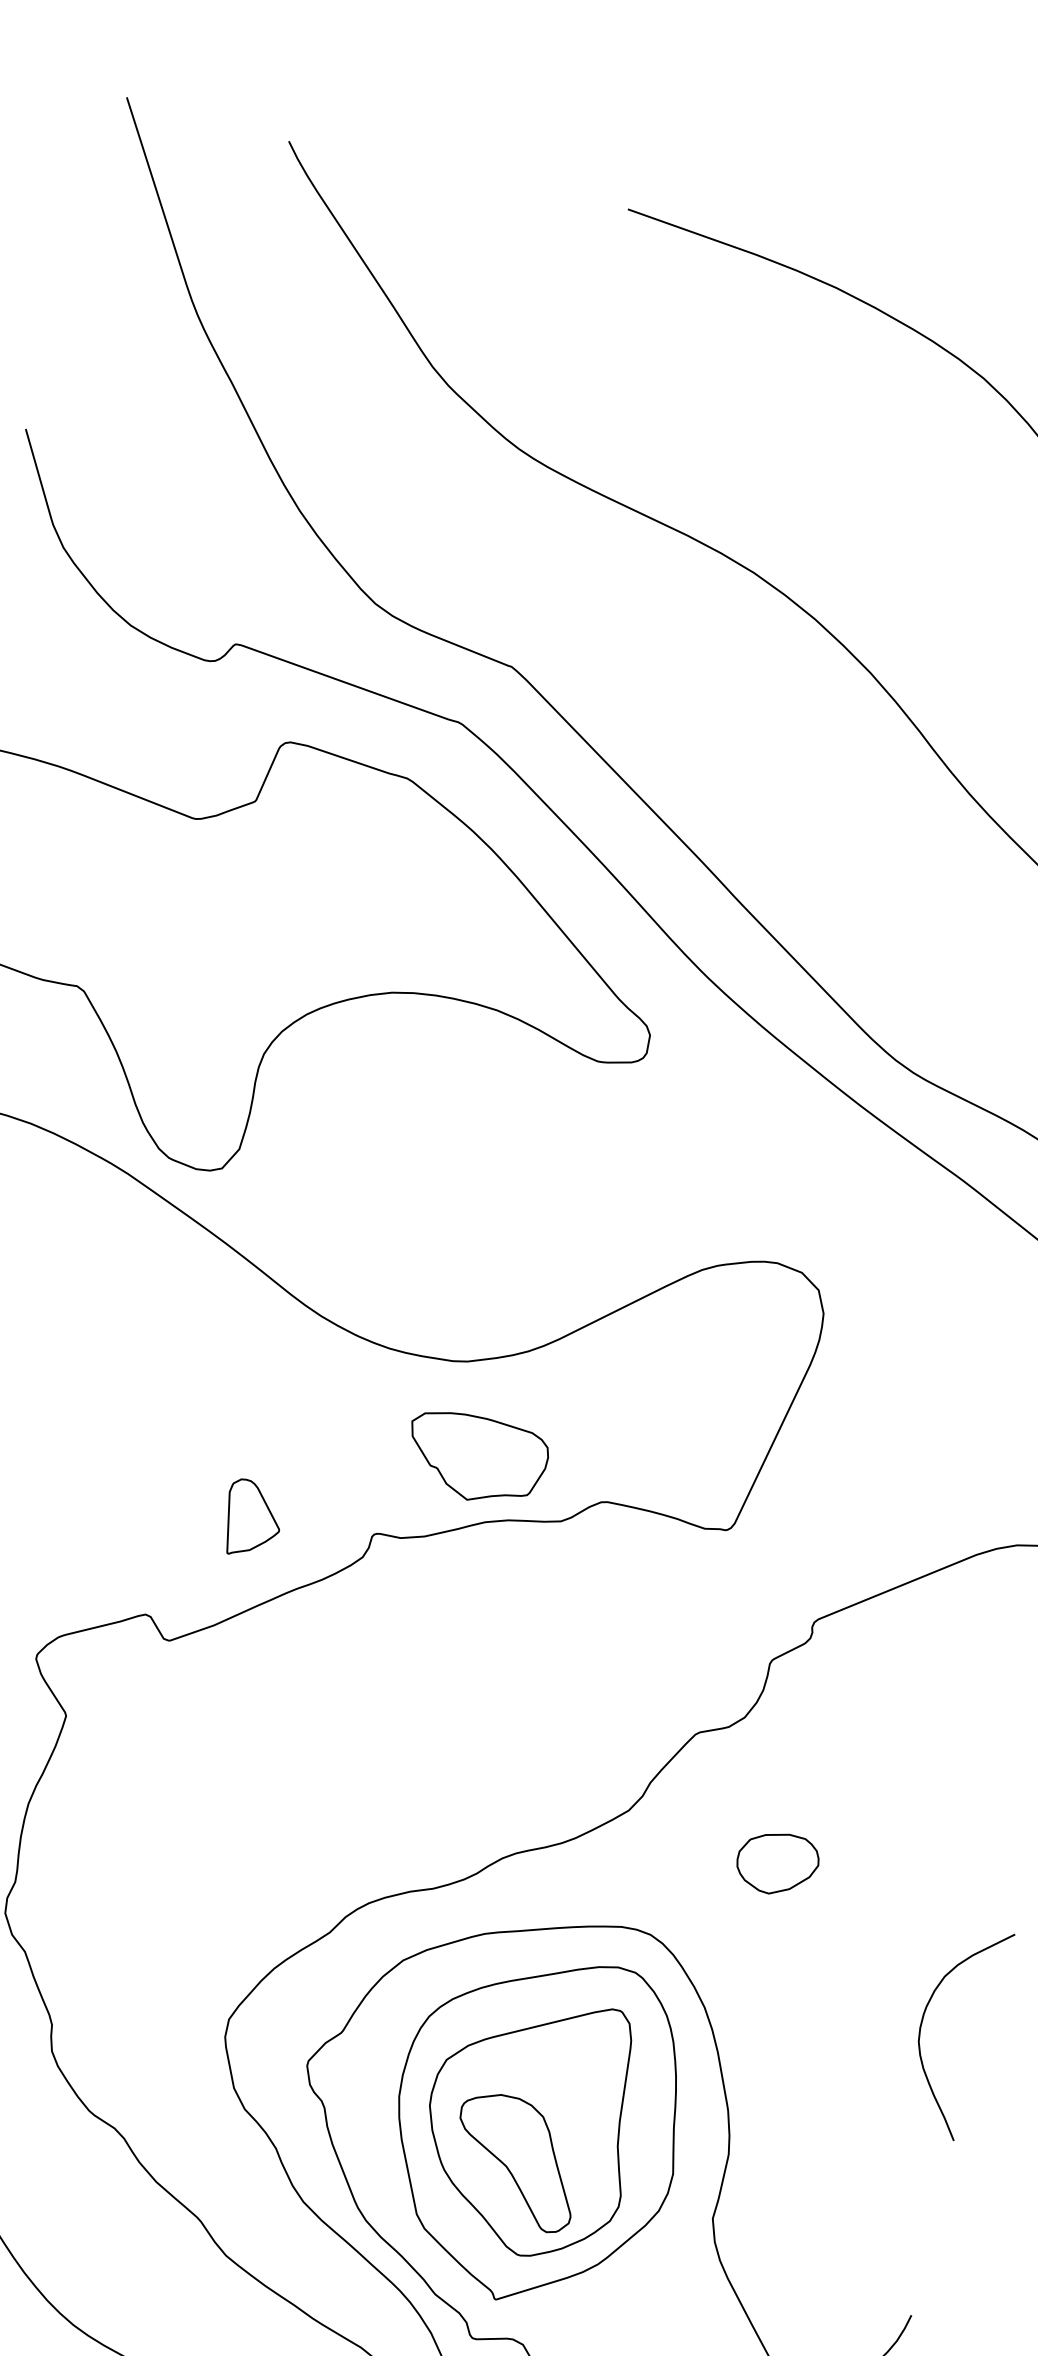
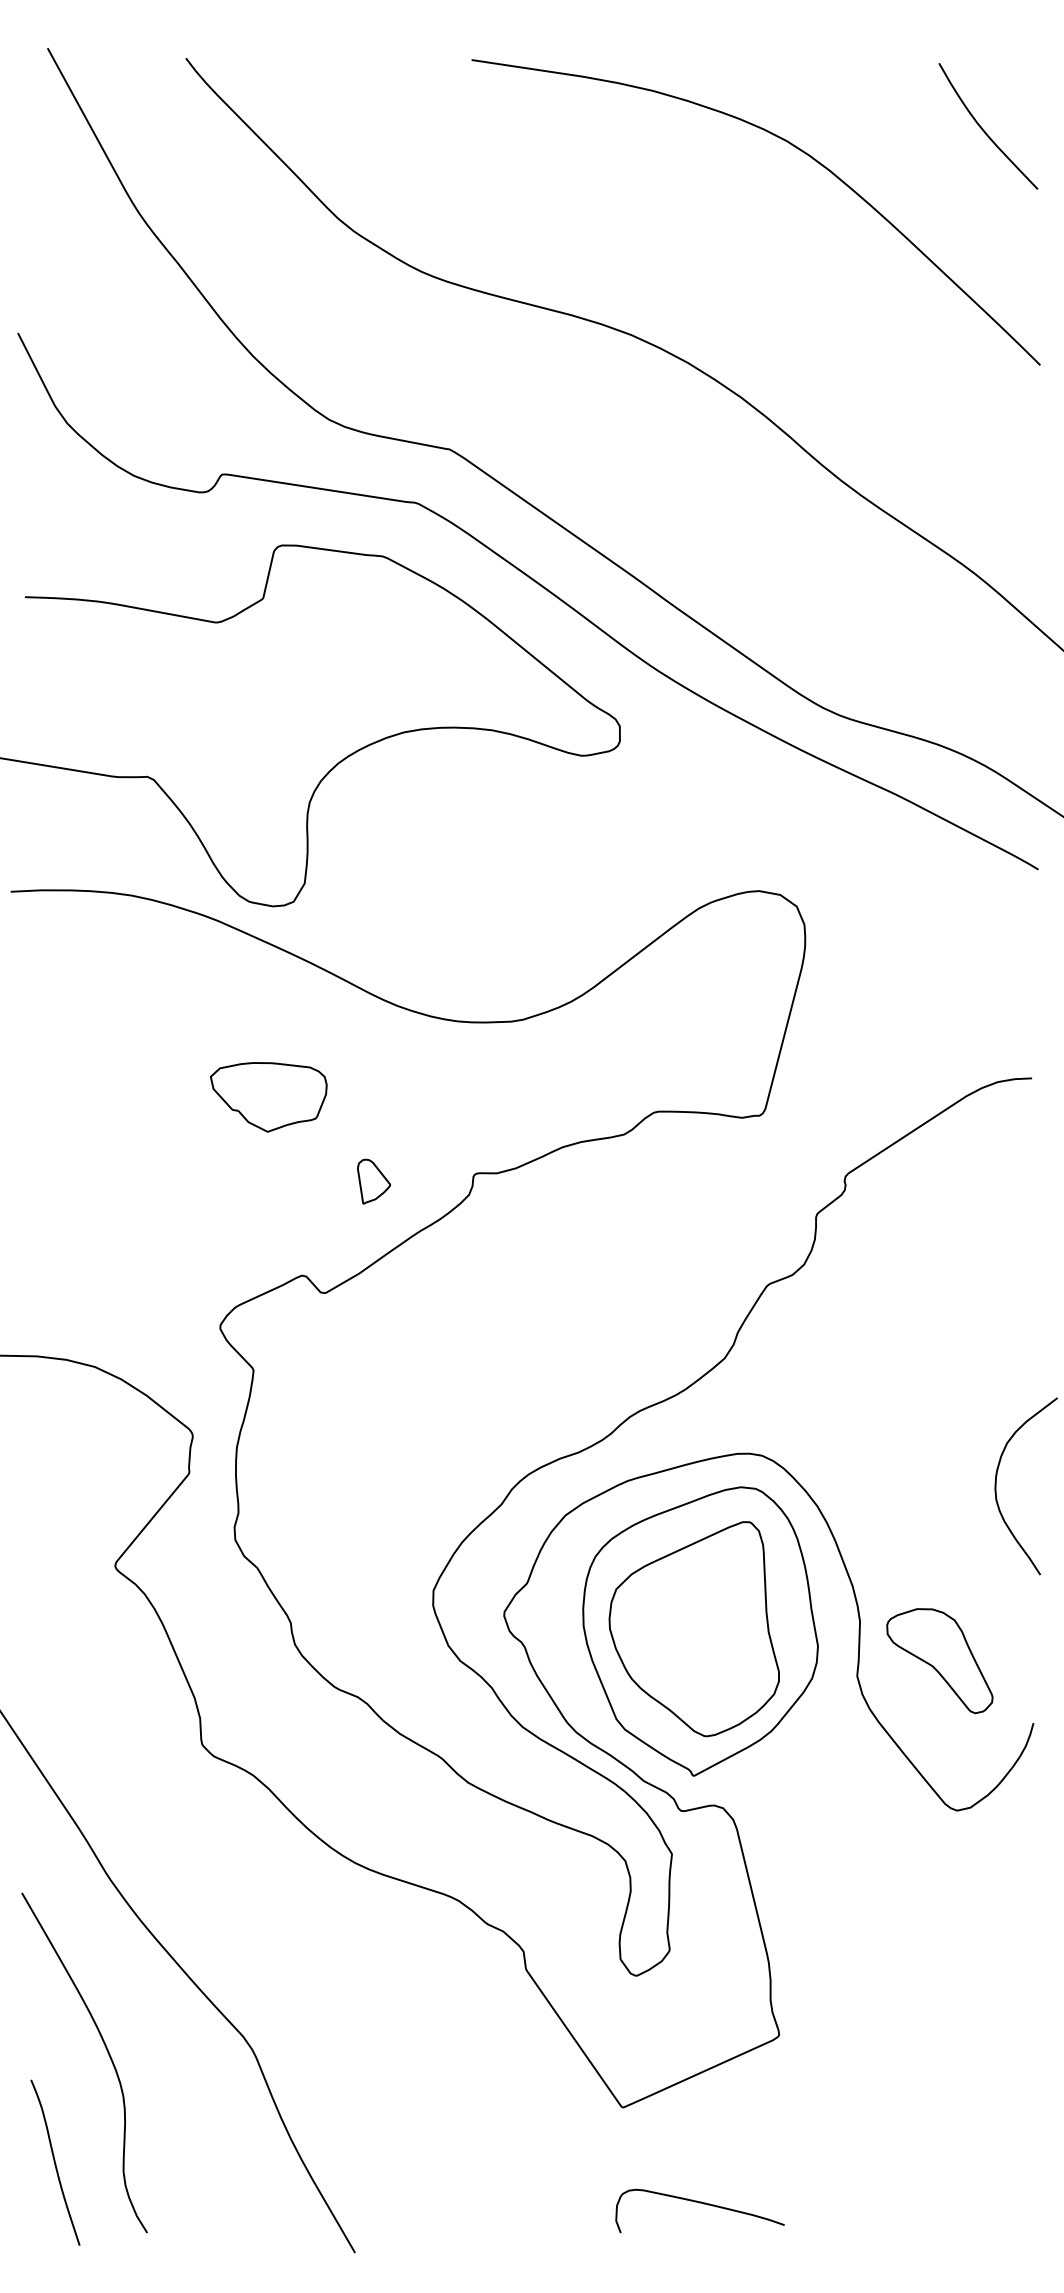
part: (476, 1459) -> (268, 1097), moved
part: (252, 1519) -> (373, 1181), size x0.7
part: (777, 1863) -> (853, 1377), removed
part: (515, 2162) -> (939, 1661), moved

